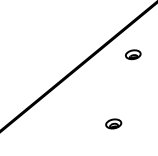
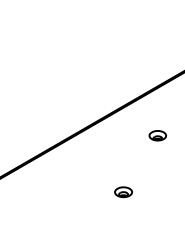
part: (132, 54) -> (157, 135), moved

